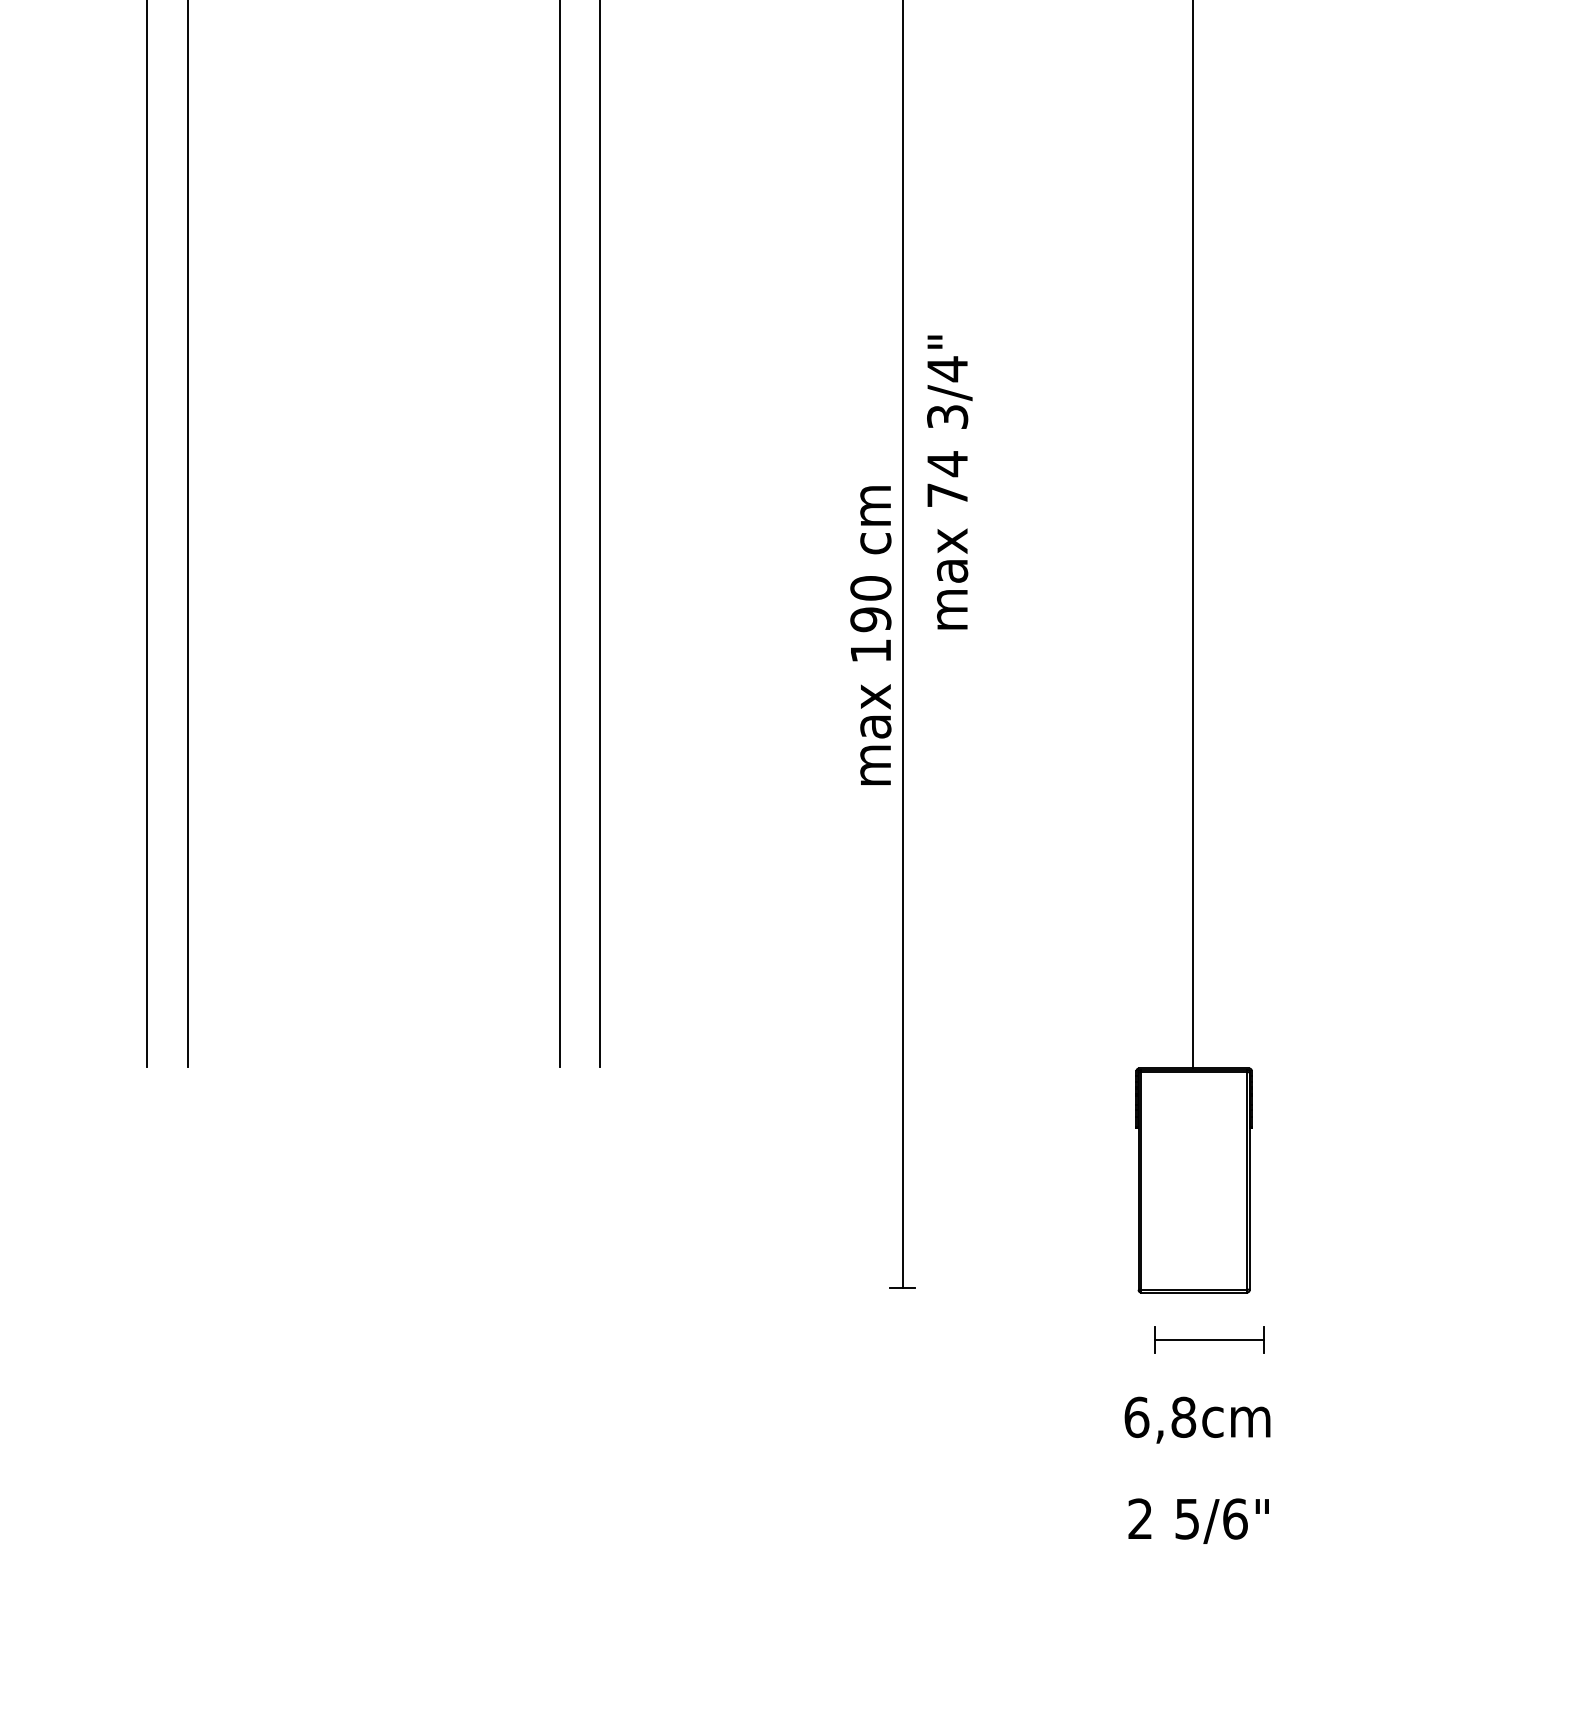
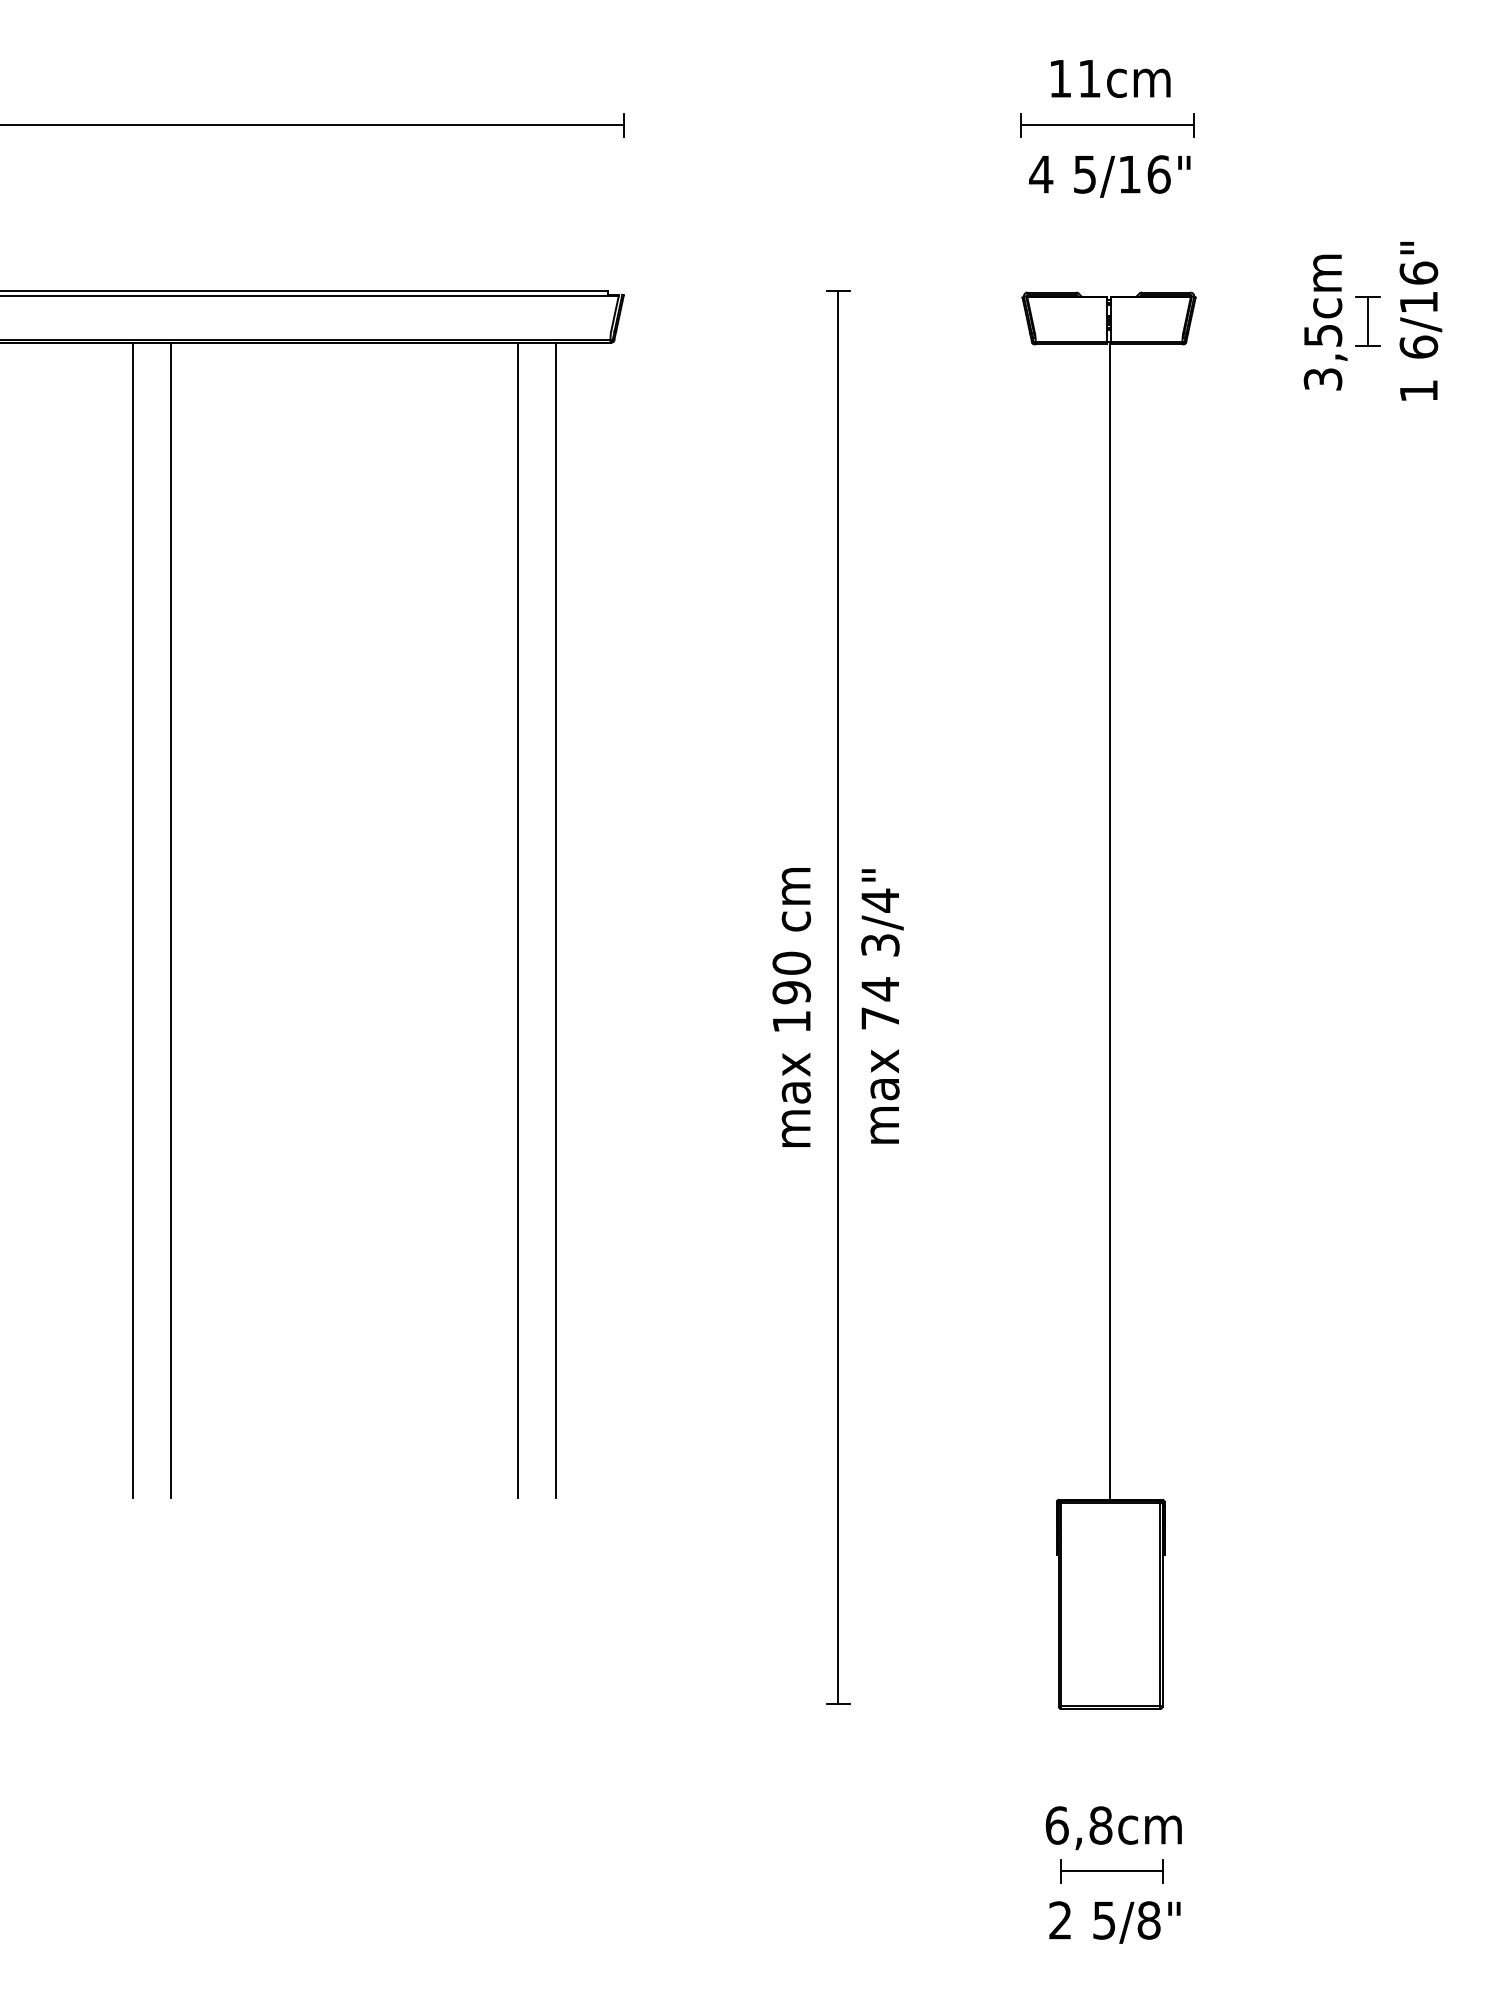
text: (949, 482) -> (882, 1006), moved
text: (870, 635) -> (791, 1007), moved
part: (1208, 1340) -> (1111, 1871), moved
text: (1234, 1519) -> (1148, 1920), 5/6" -> 5/8"

